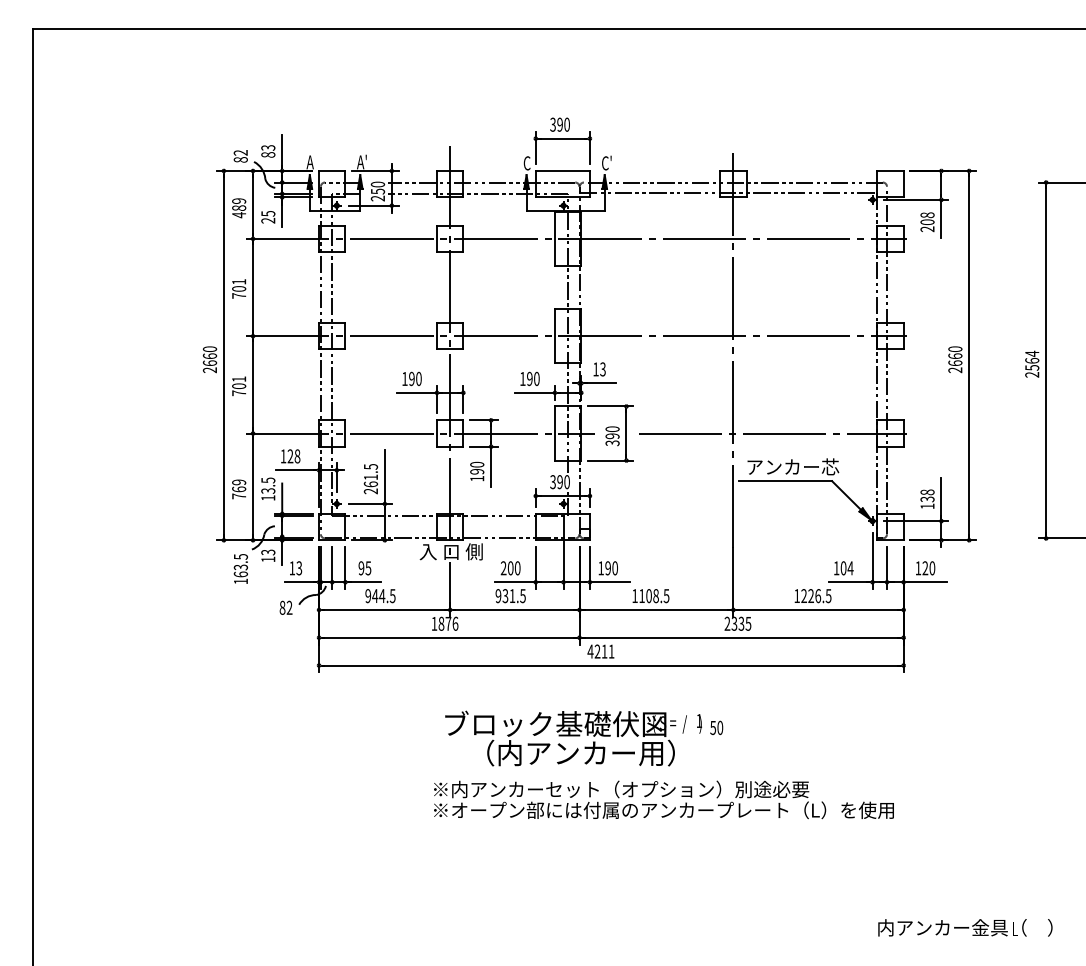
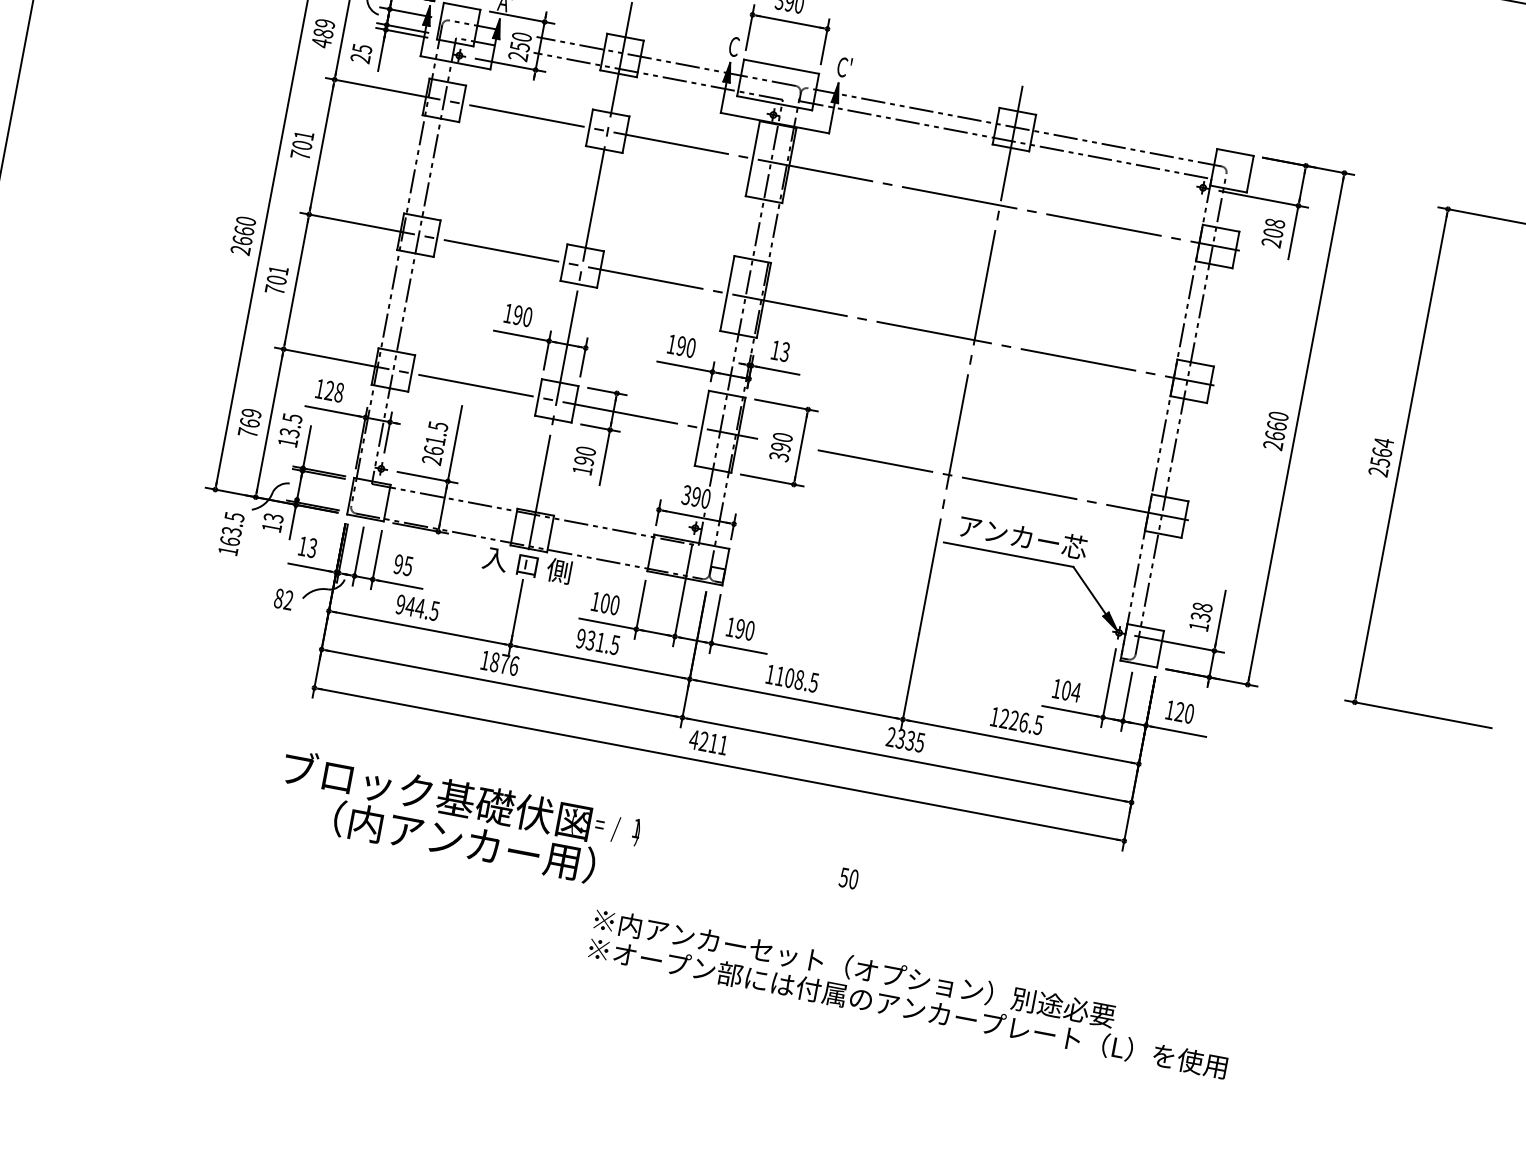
text: (503, 568) -> (595, 601), 200 -> 100
text: (573, 738) -> (457, 819), moved
text: (663, 799) -> (910, 992), moved

